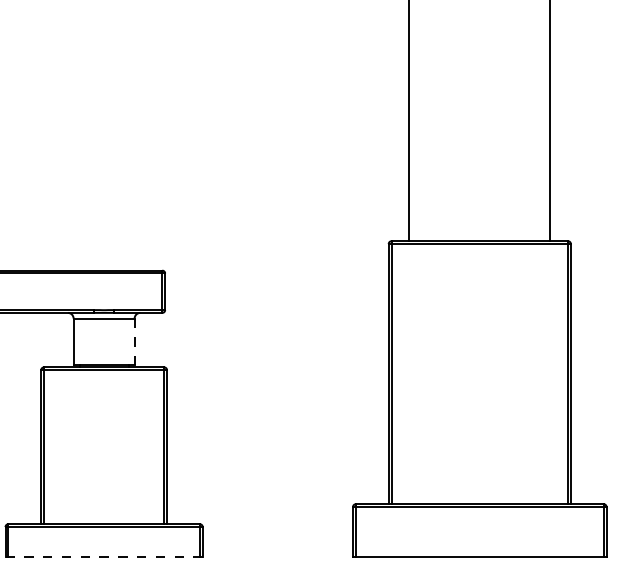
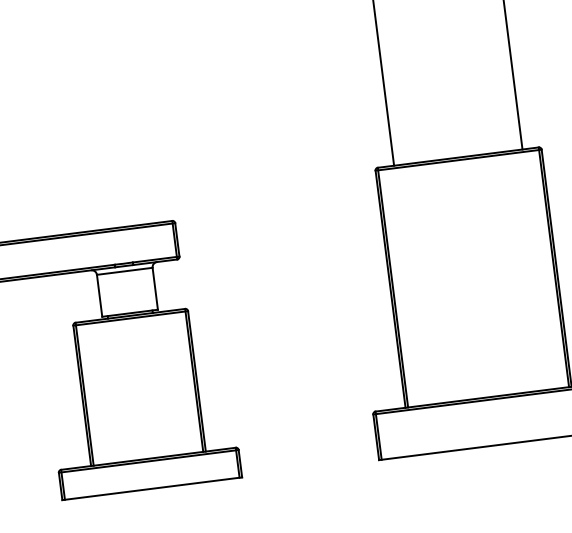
line: (134, 342) -> (155, 289), dashed -> solid
line: (104, 557) -> (152, 489), dashed -> solid

